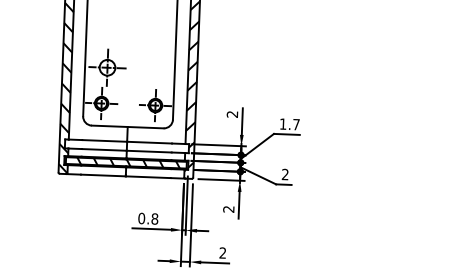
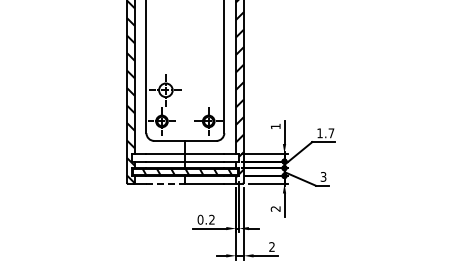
text: (232, 114) -> (275, 126), 2 -> 1
text: (285, 174) -> (323, 176), 2 -> 3
line: (104, 175) -> (166, 183), solid -> dashed
text: (154, 218) -> (211, 219), 0.8 -> 0.2

